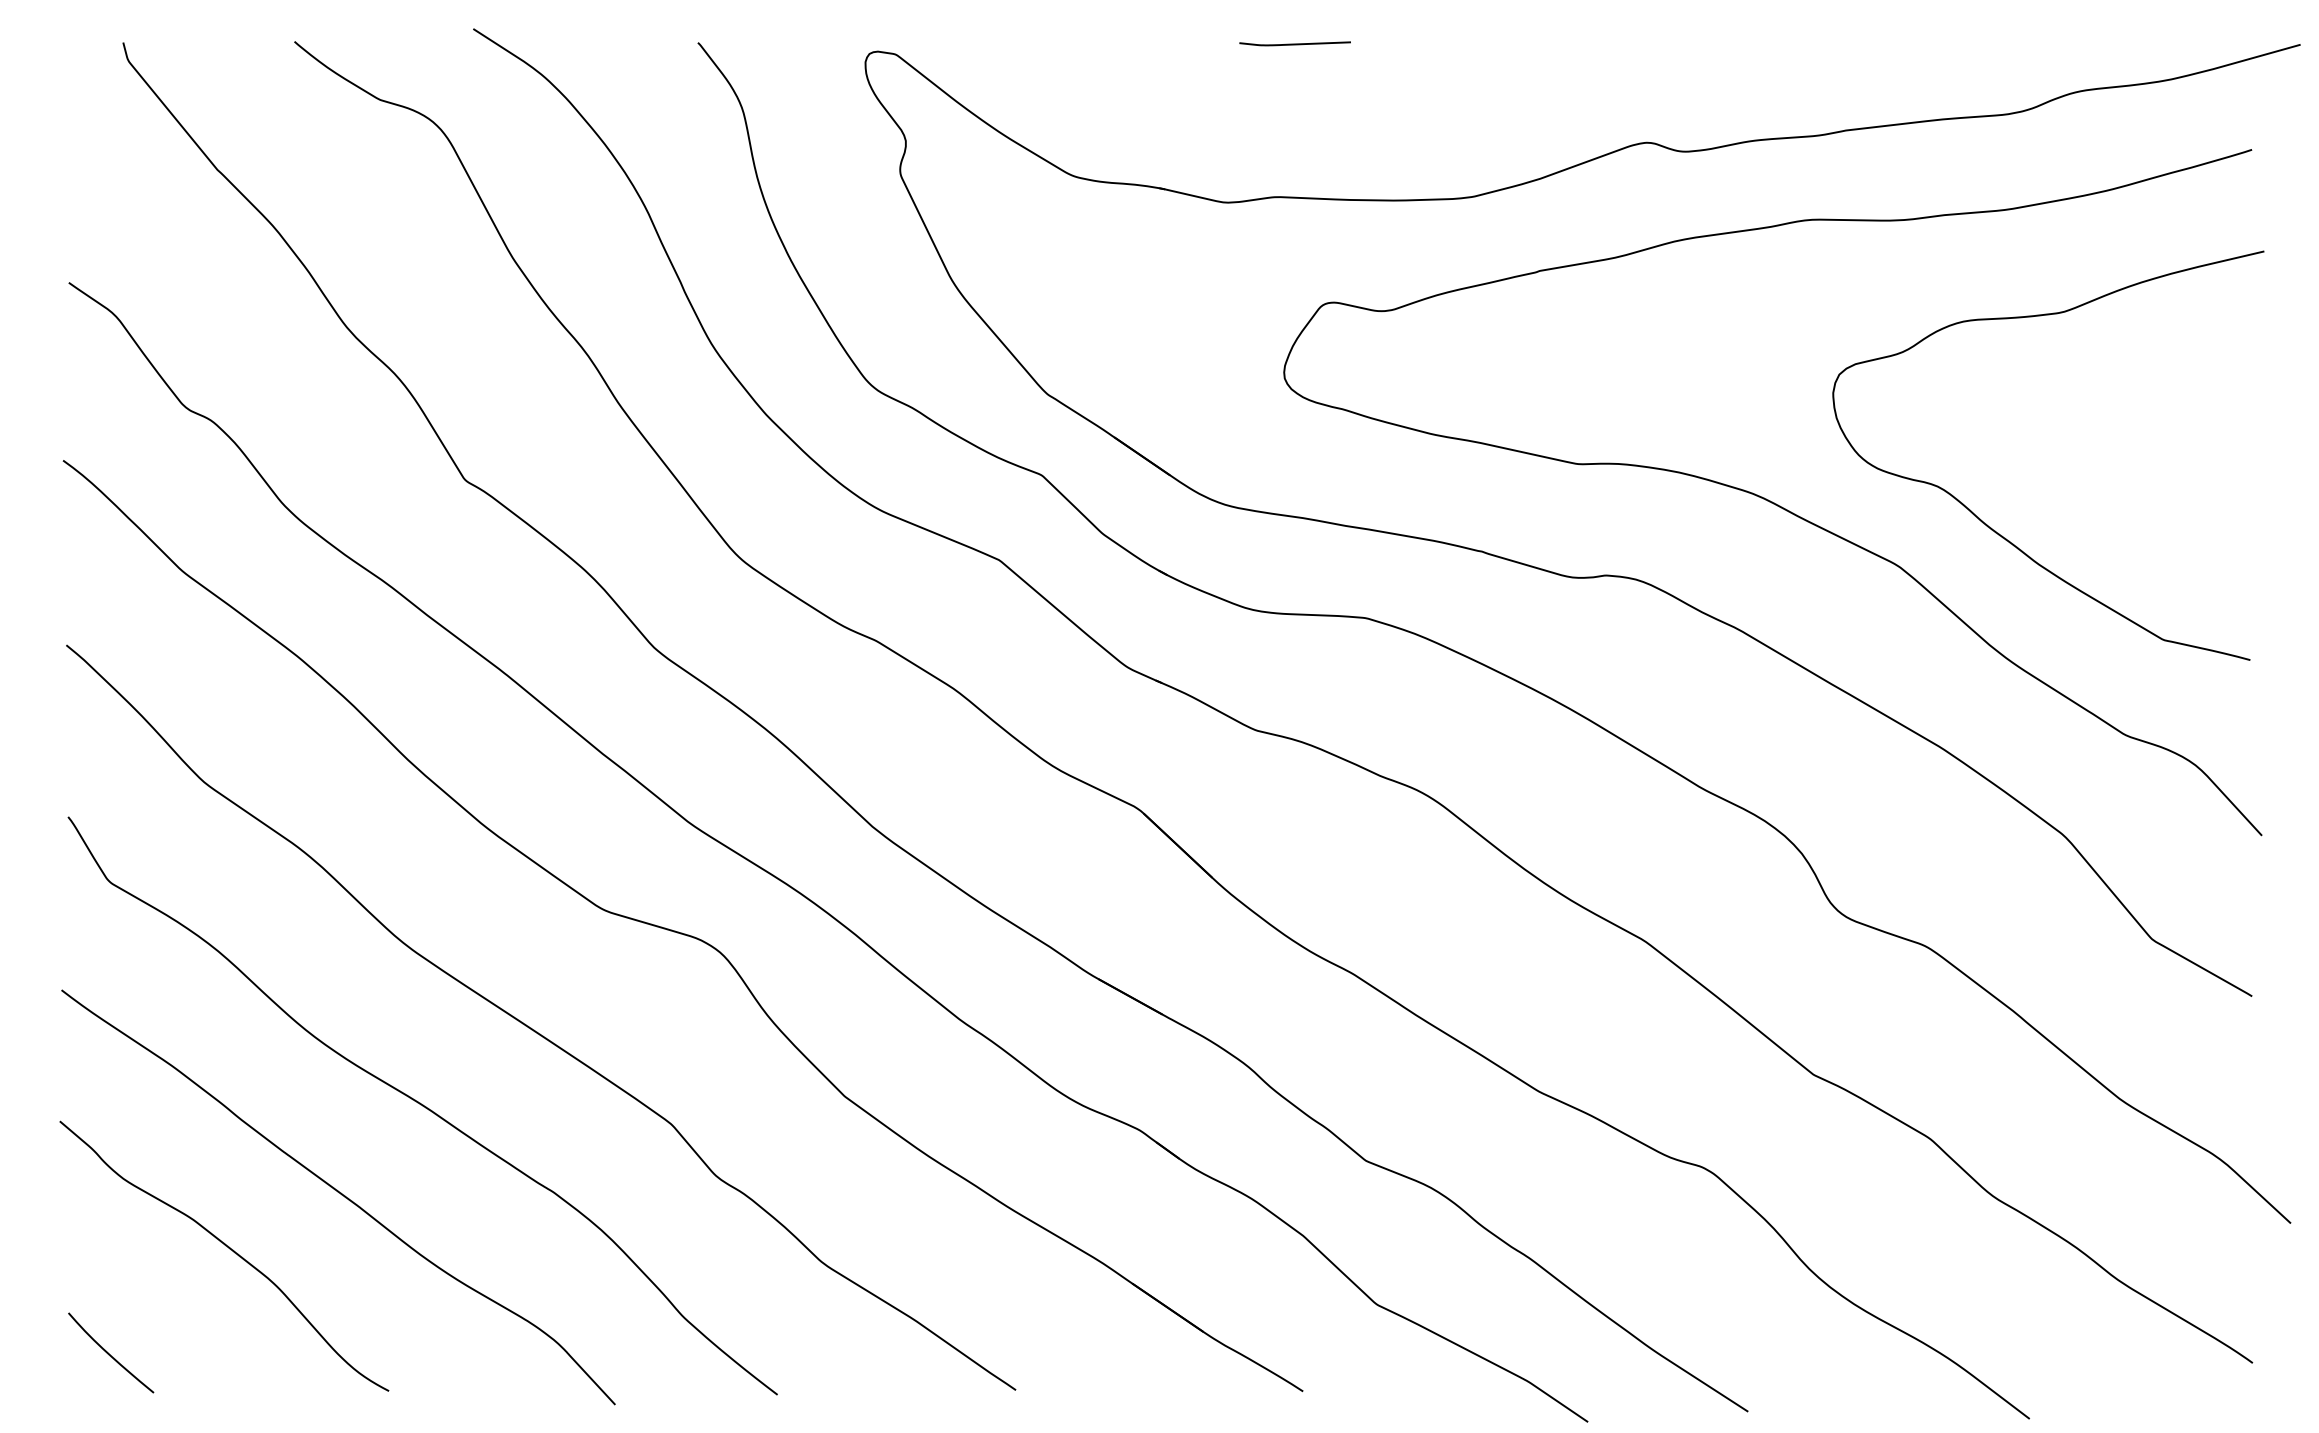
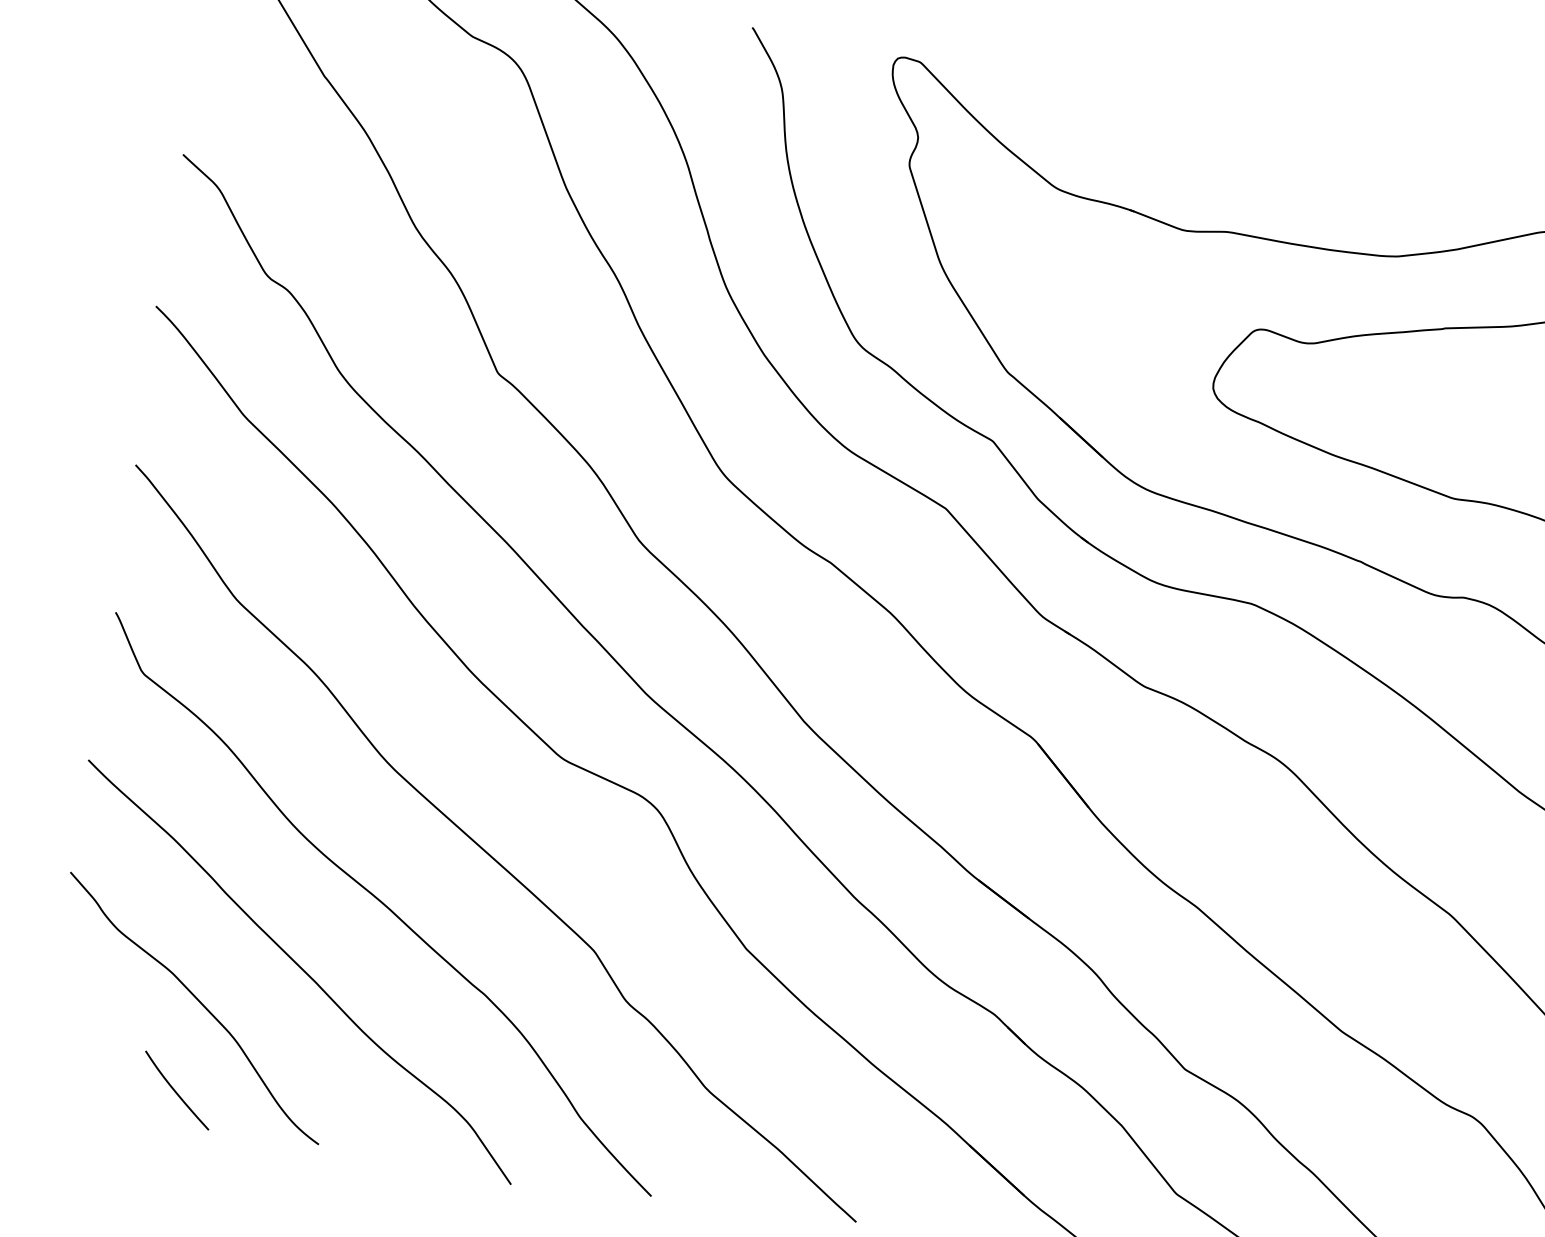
curve: (1294, 43) -> (1263, 102), removed
curve: (109, 1353) -> (175, 1090), moved

